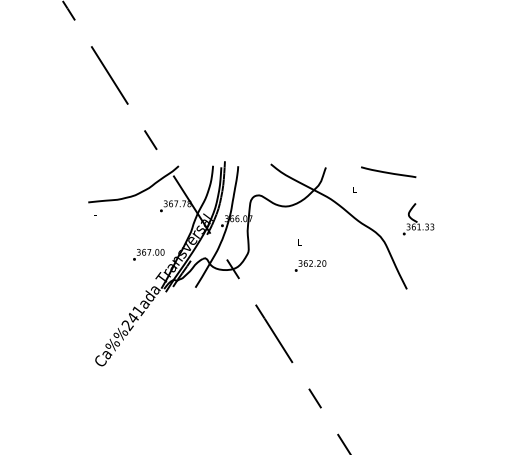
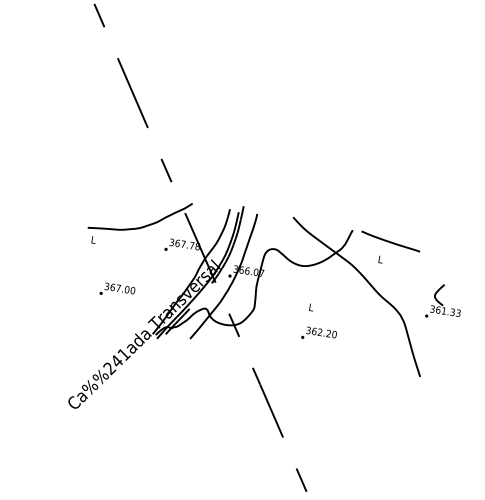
line: (388, 172) -> (390, 241), moved
text: (148, 254) -> (117, 290), moved

